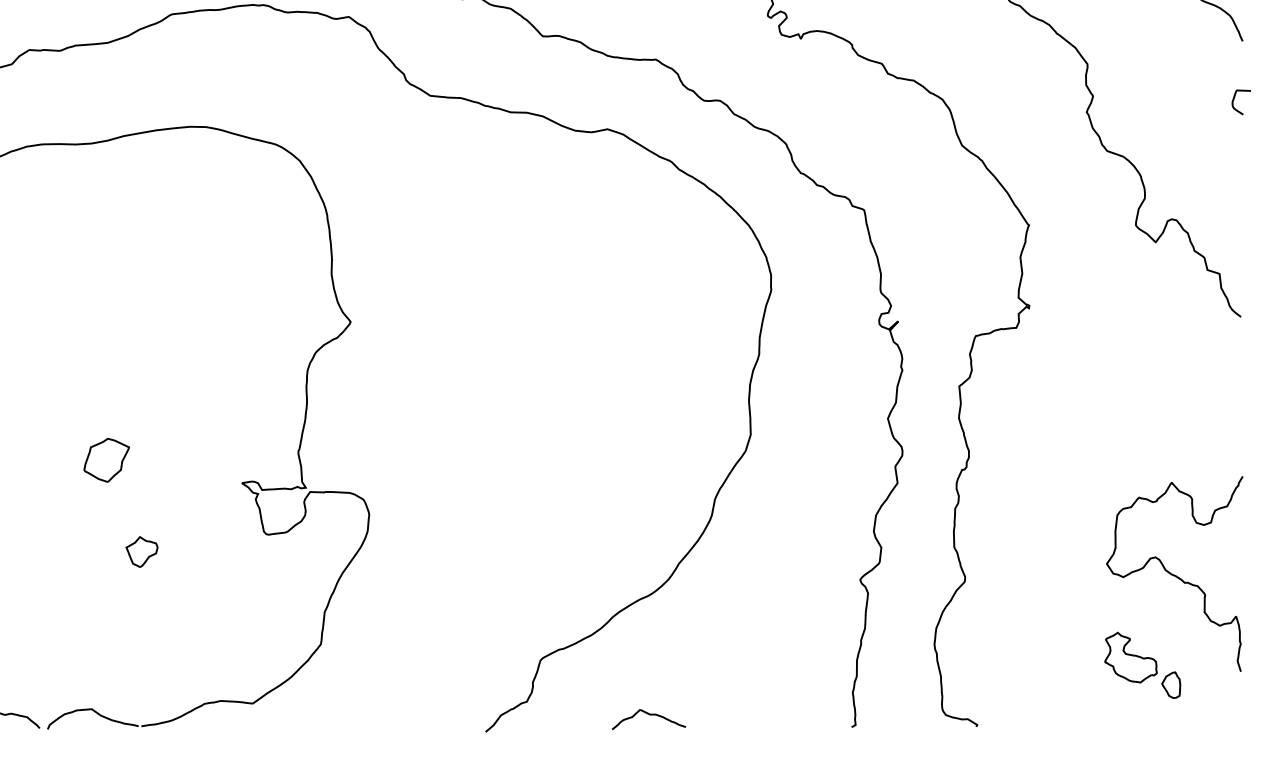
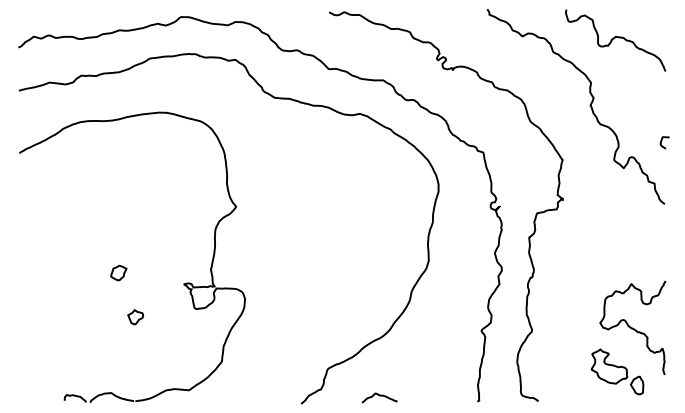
curve: (1236, 99) -> (662, 141), moved
part: (106, 458) -> (118, 272), size x0.71
part: (1142, 664) -> (617, 371), size x1.43

